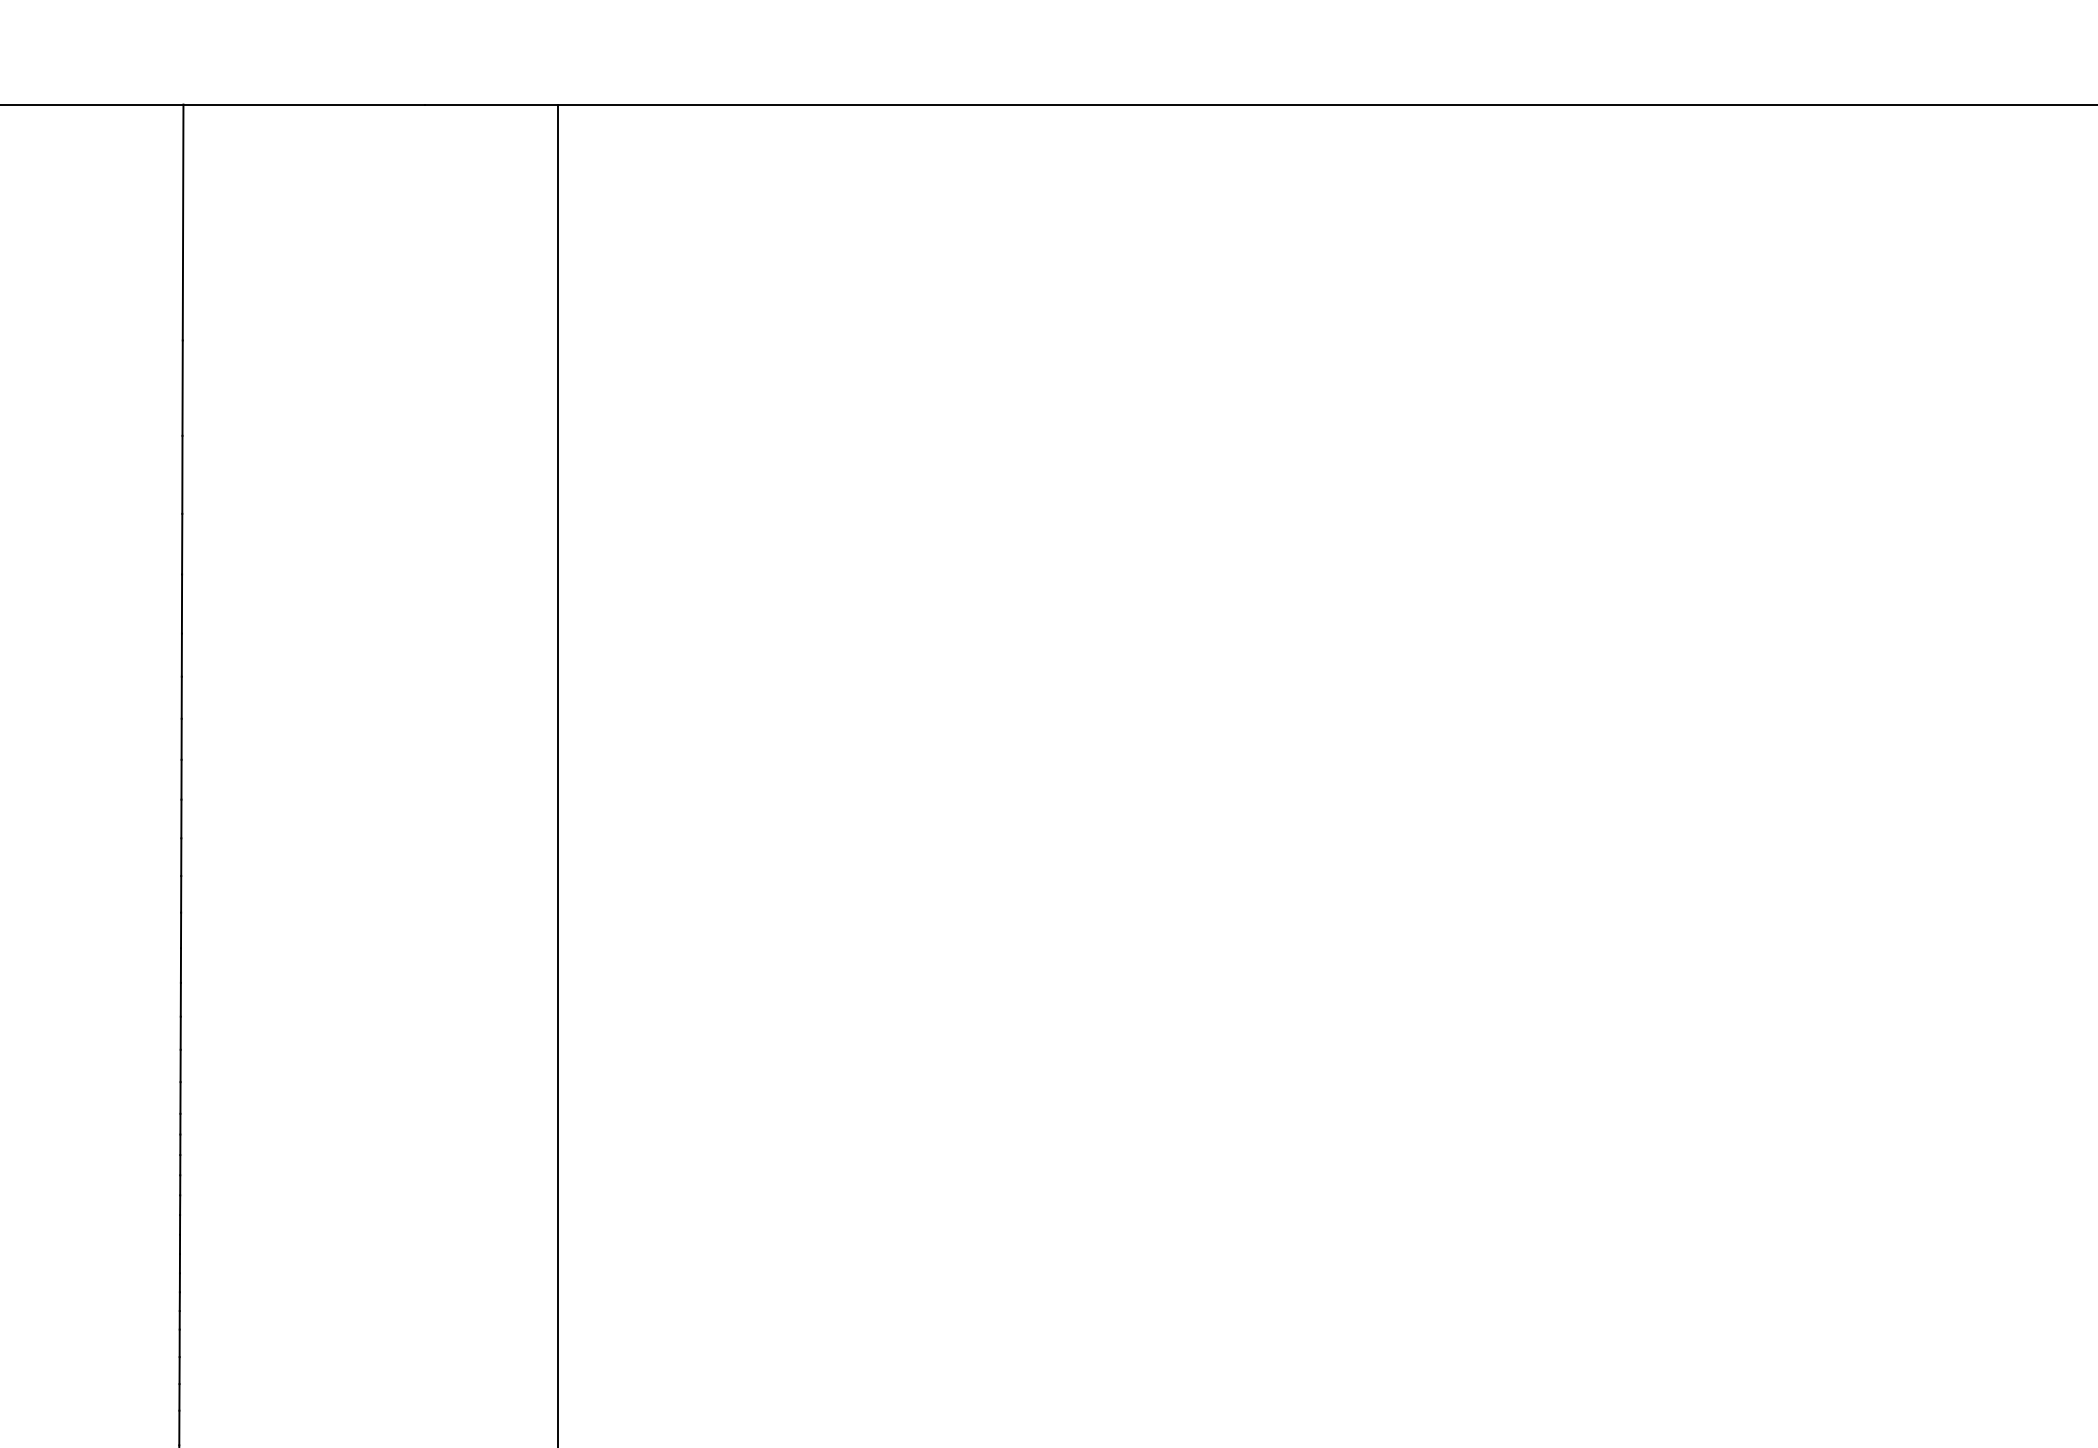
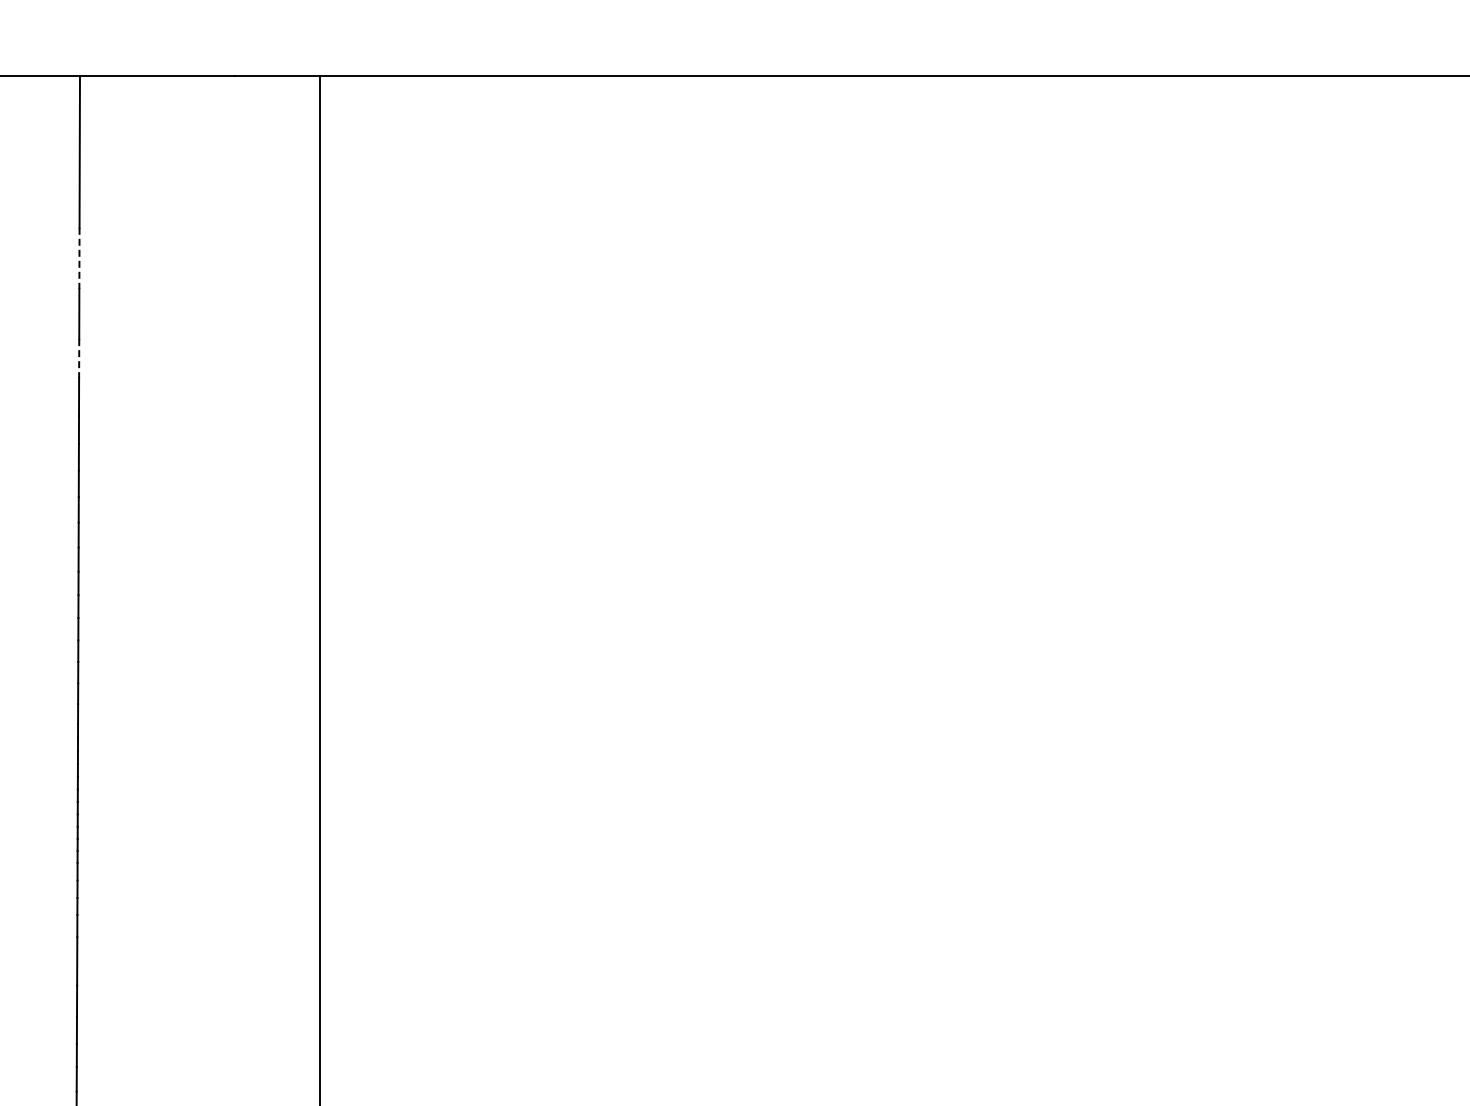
line: (182, 388) -> (79, 258), solid -> dashed
line: (182, 545) -> (79, 359), solid -> dashed

